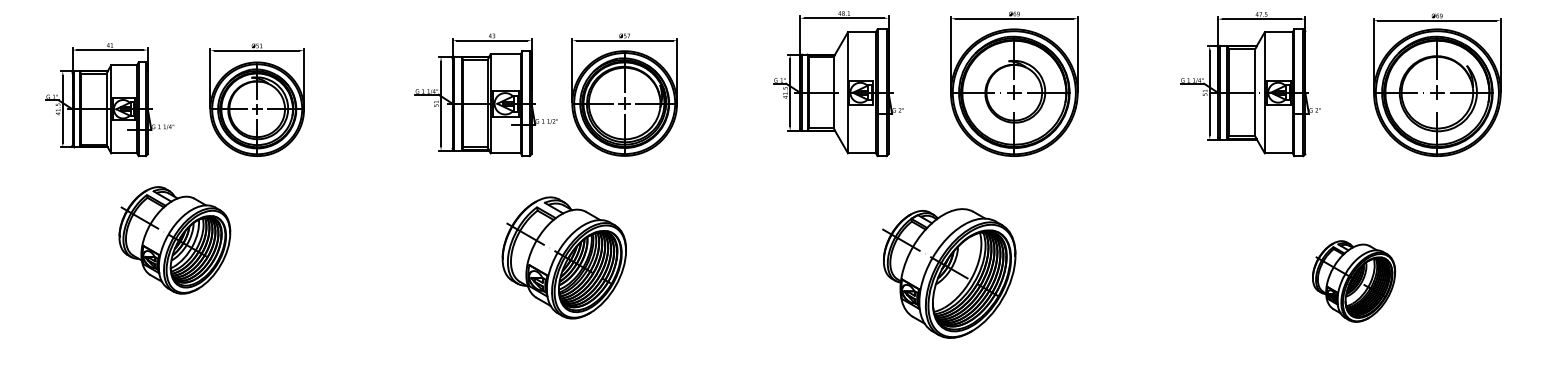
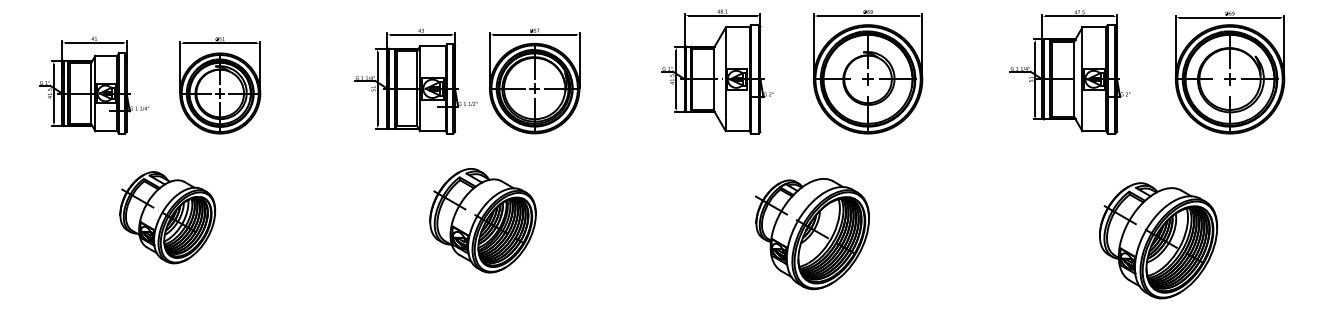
part: (174, 240) -> (167, 217), moved
part: (1353, 281) -> (1158, 240), size x1.67

